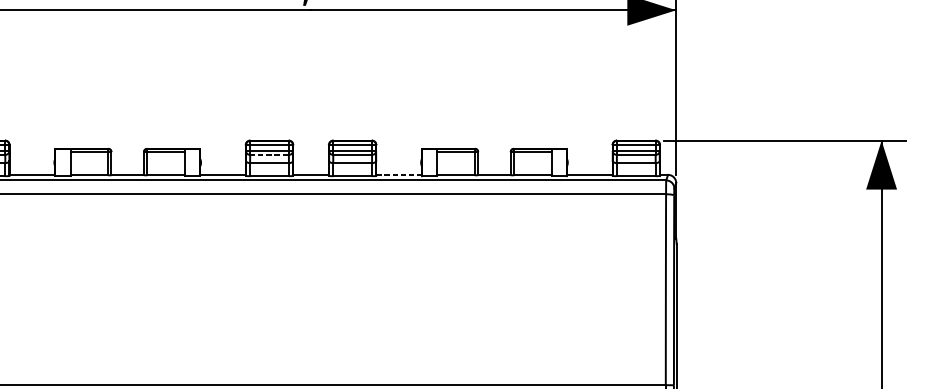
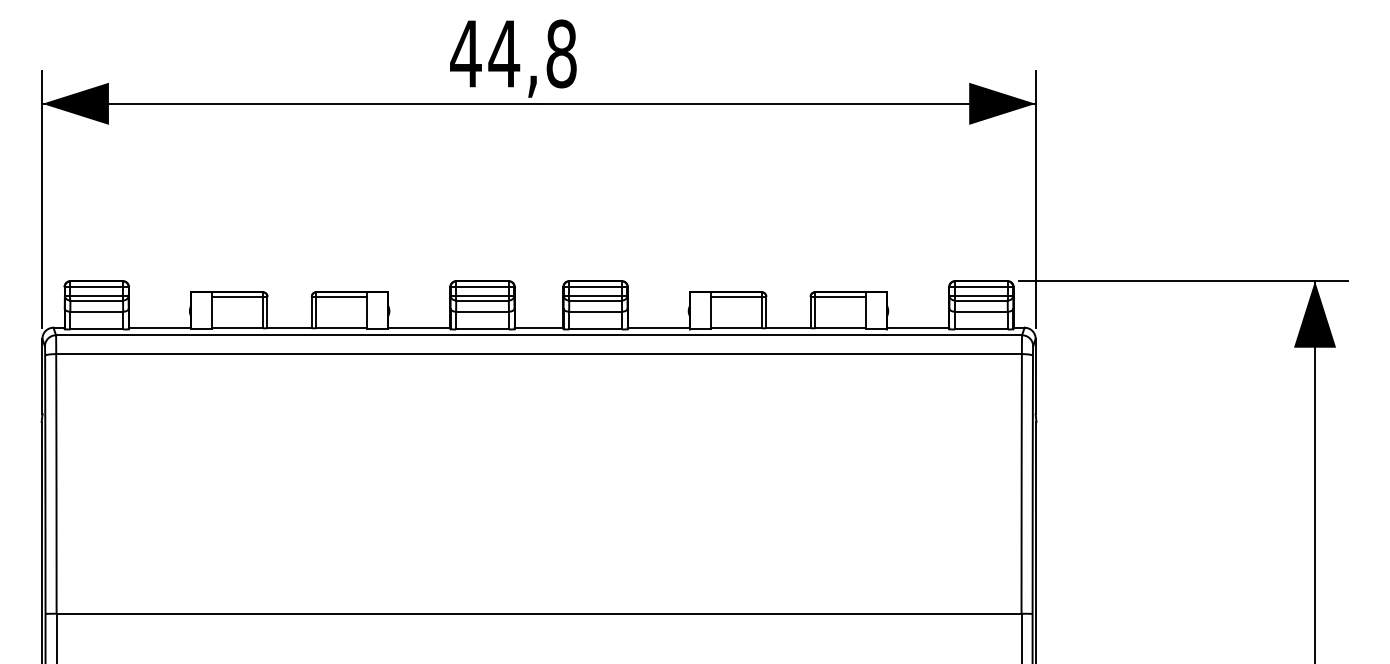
line: (270, 154) -> (483, 300), dashed -> solid
line: (398, 174) -> (658, 327), dashed -> solid

